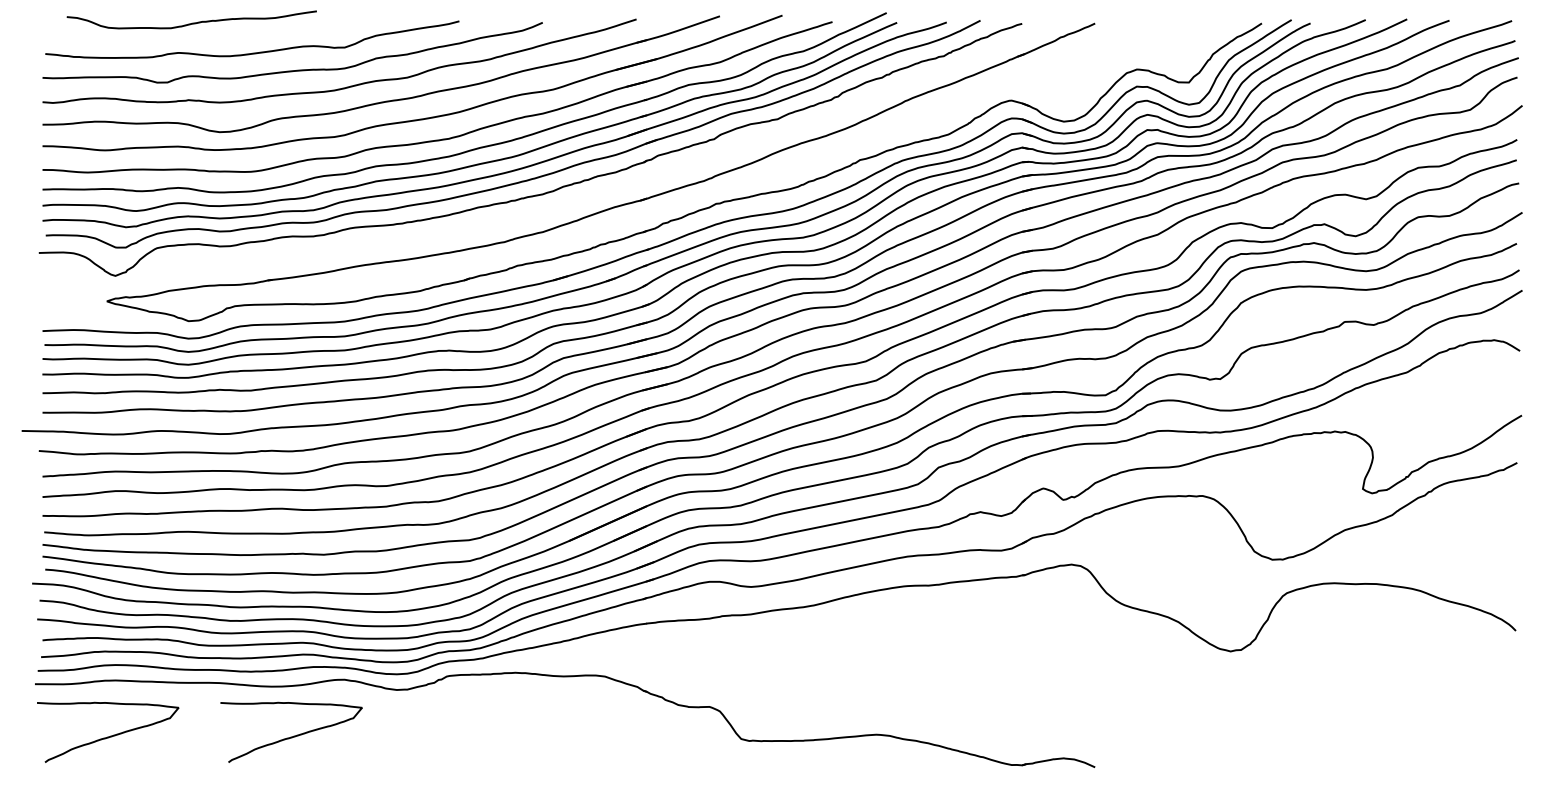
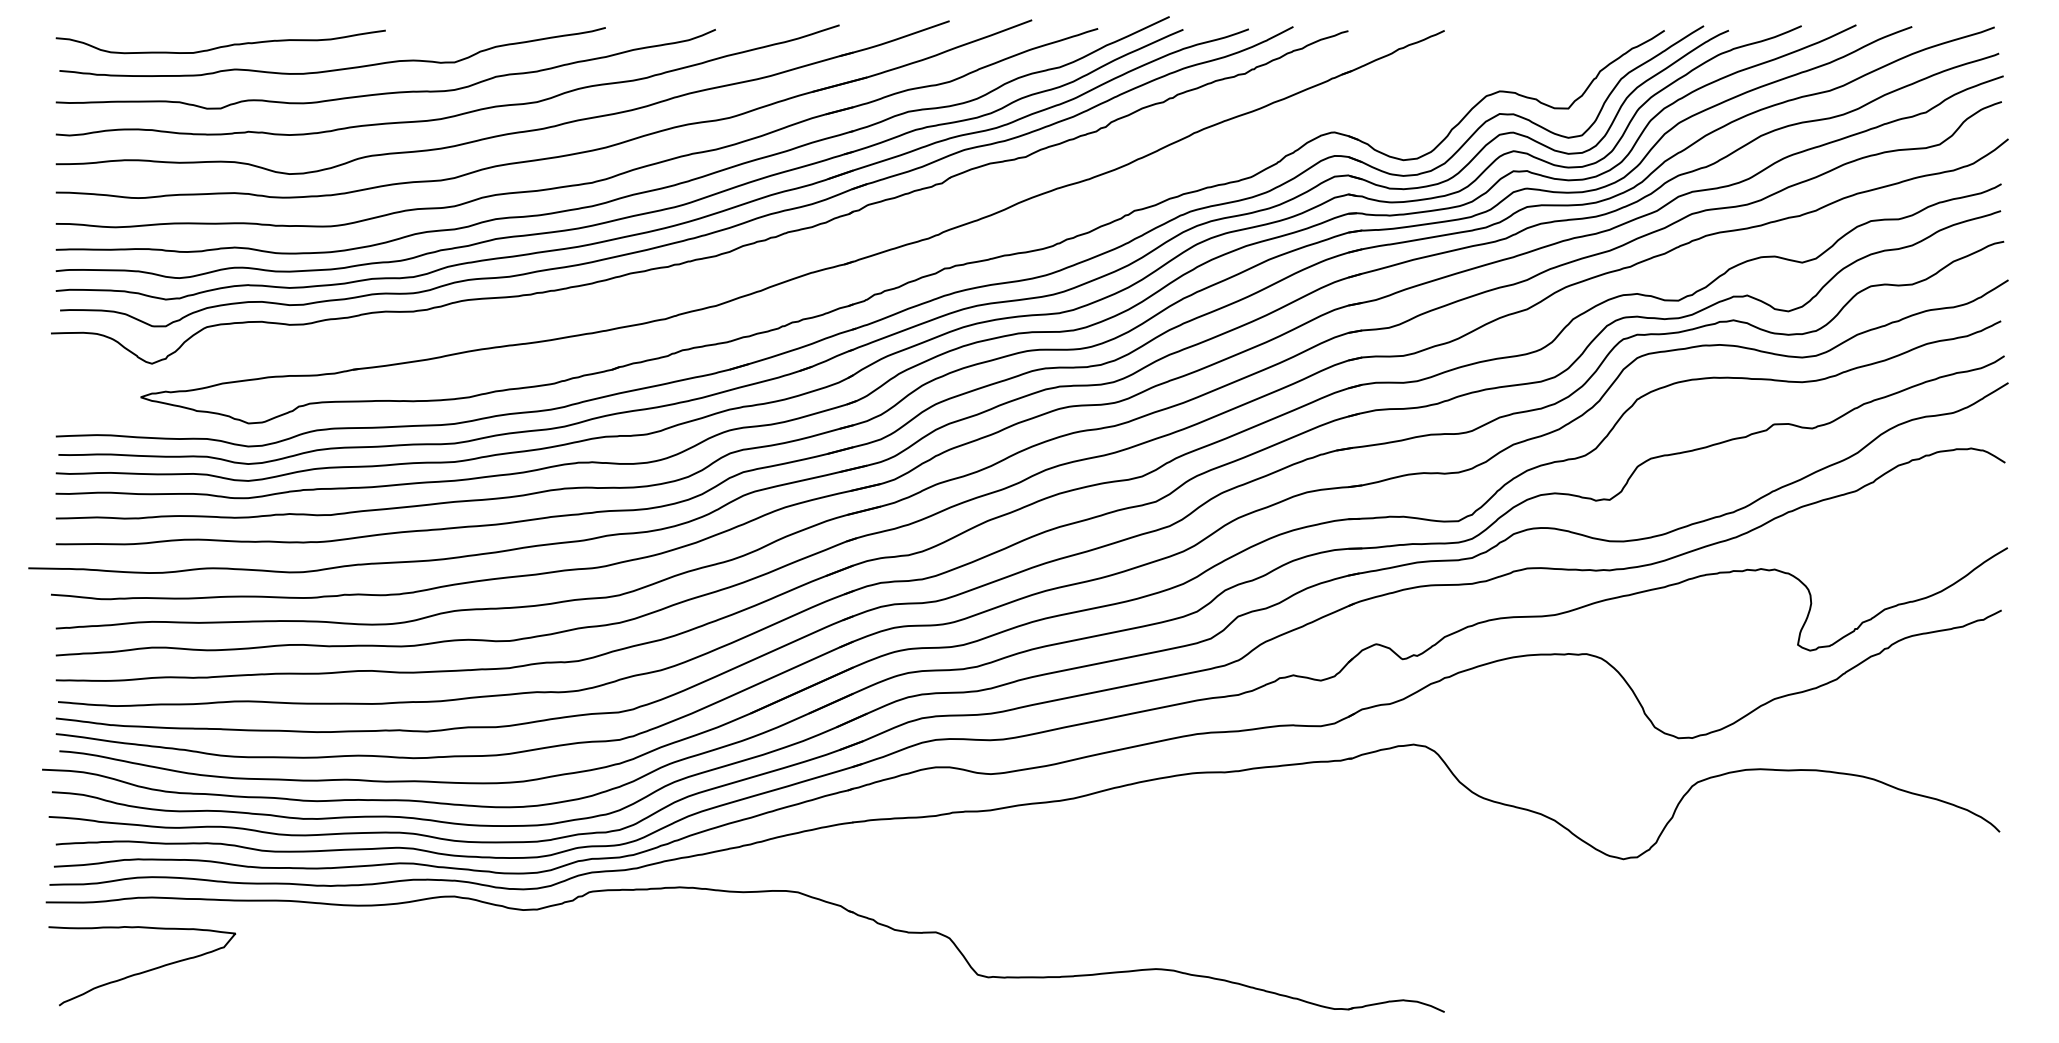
curve: (193, 22) -> (223, 45), moved
curve: (293, 735) -> (387, 970), removed

